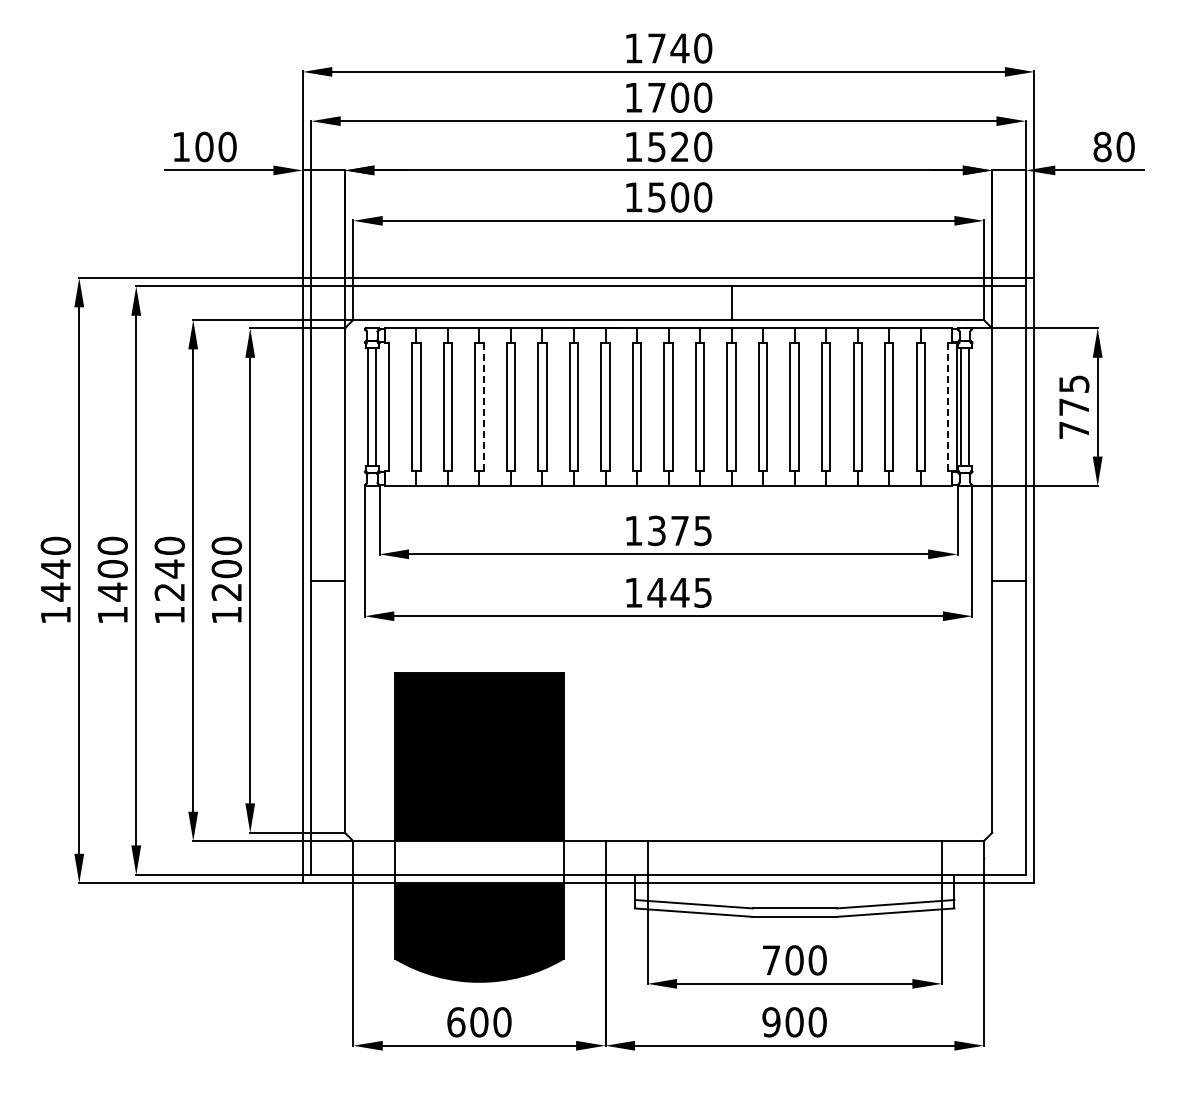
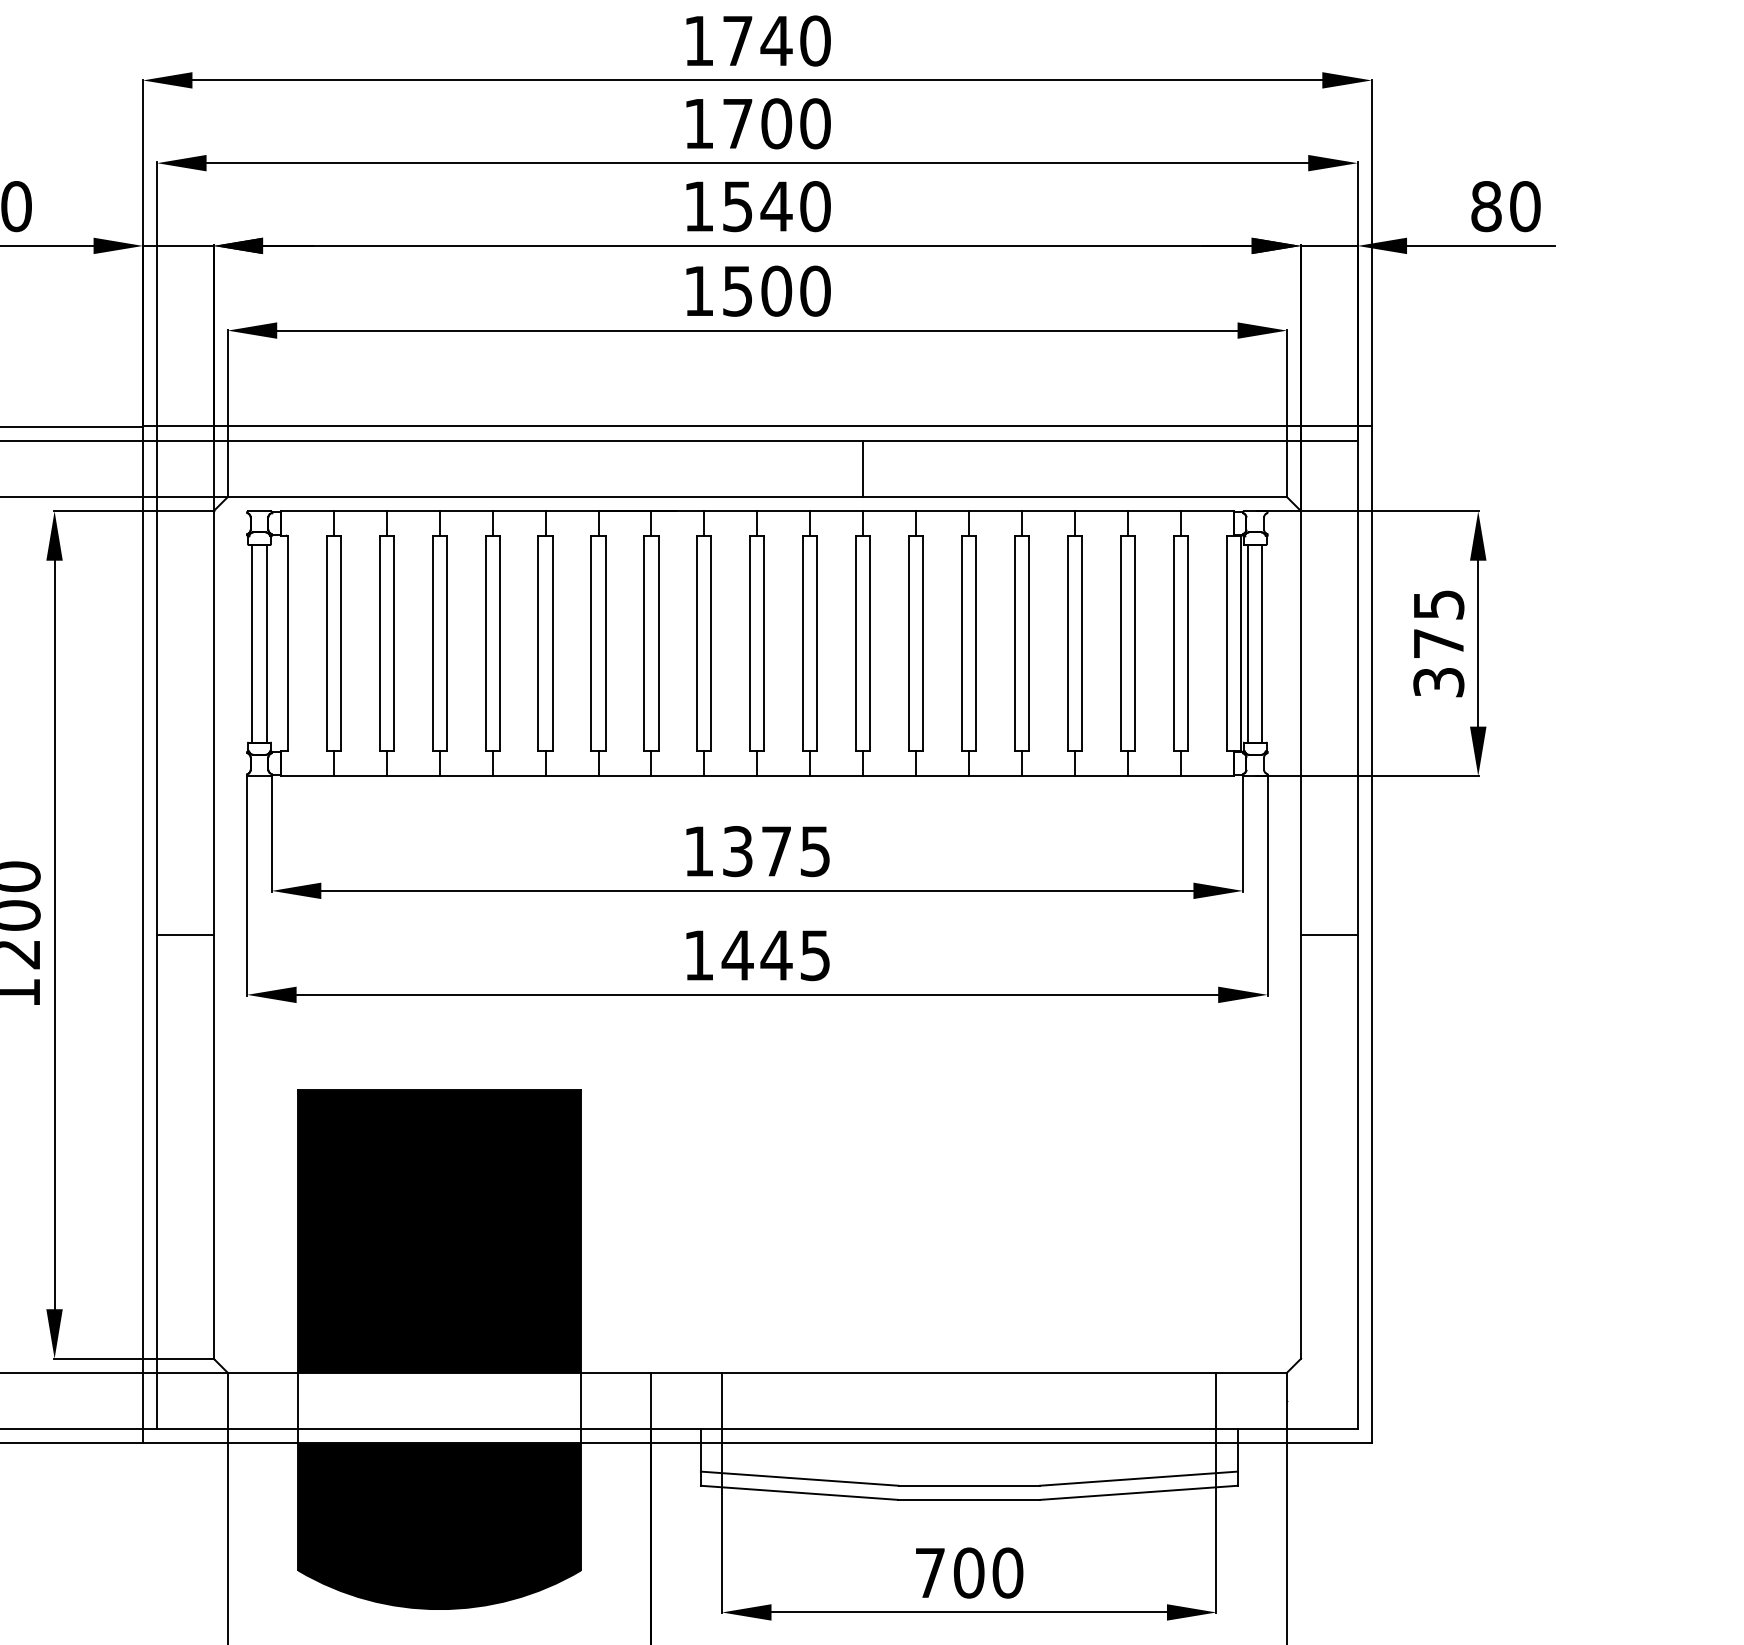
text: (679, 146) -> (775, 205), 1520 -> 1540
line: (483, 407) -> (446, 644), dashed -> solid
line: (948, 407) -> (1227, 644), dashed -> solid
text: (1074, 429) -> (1439, 681), 775 -> 375

